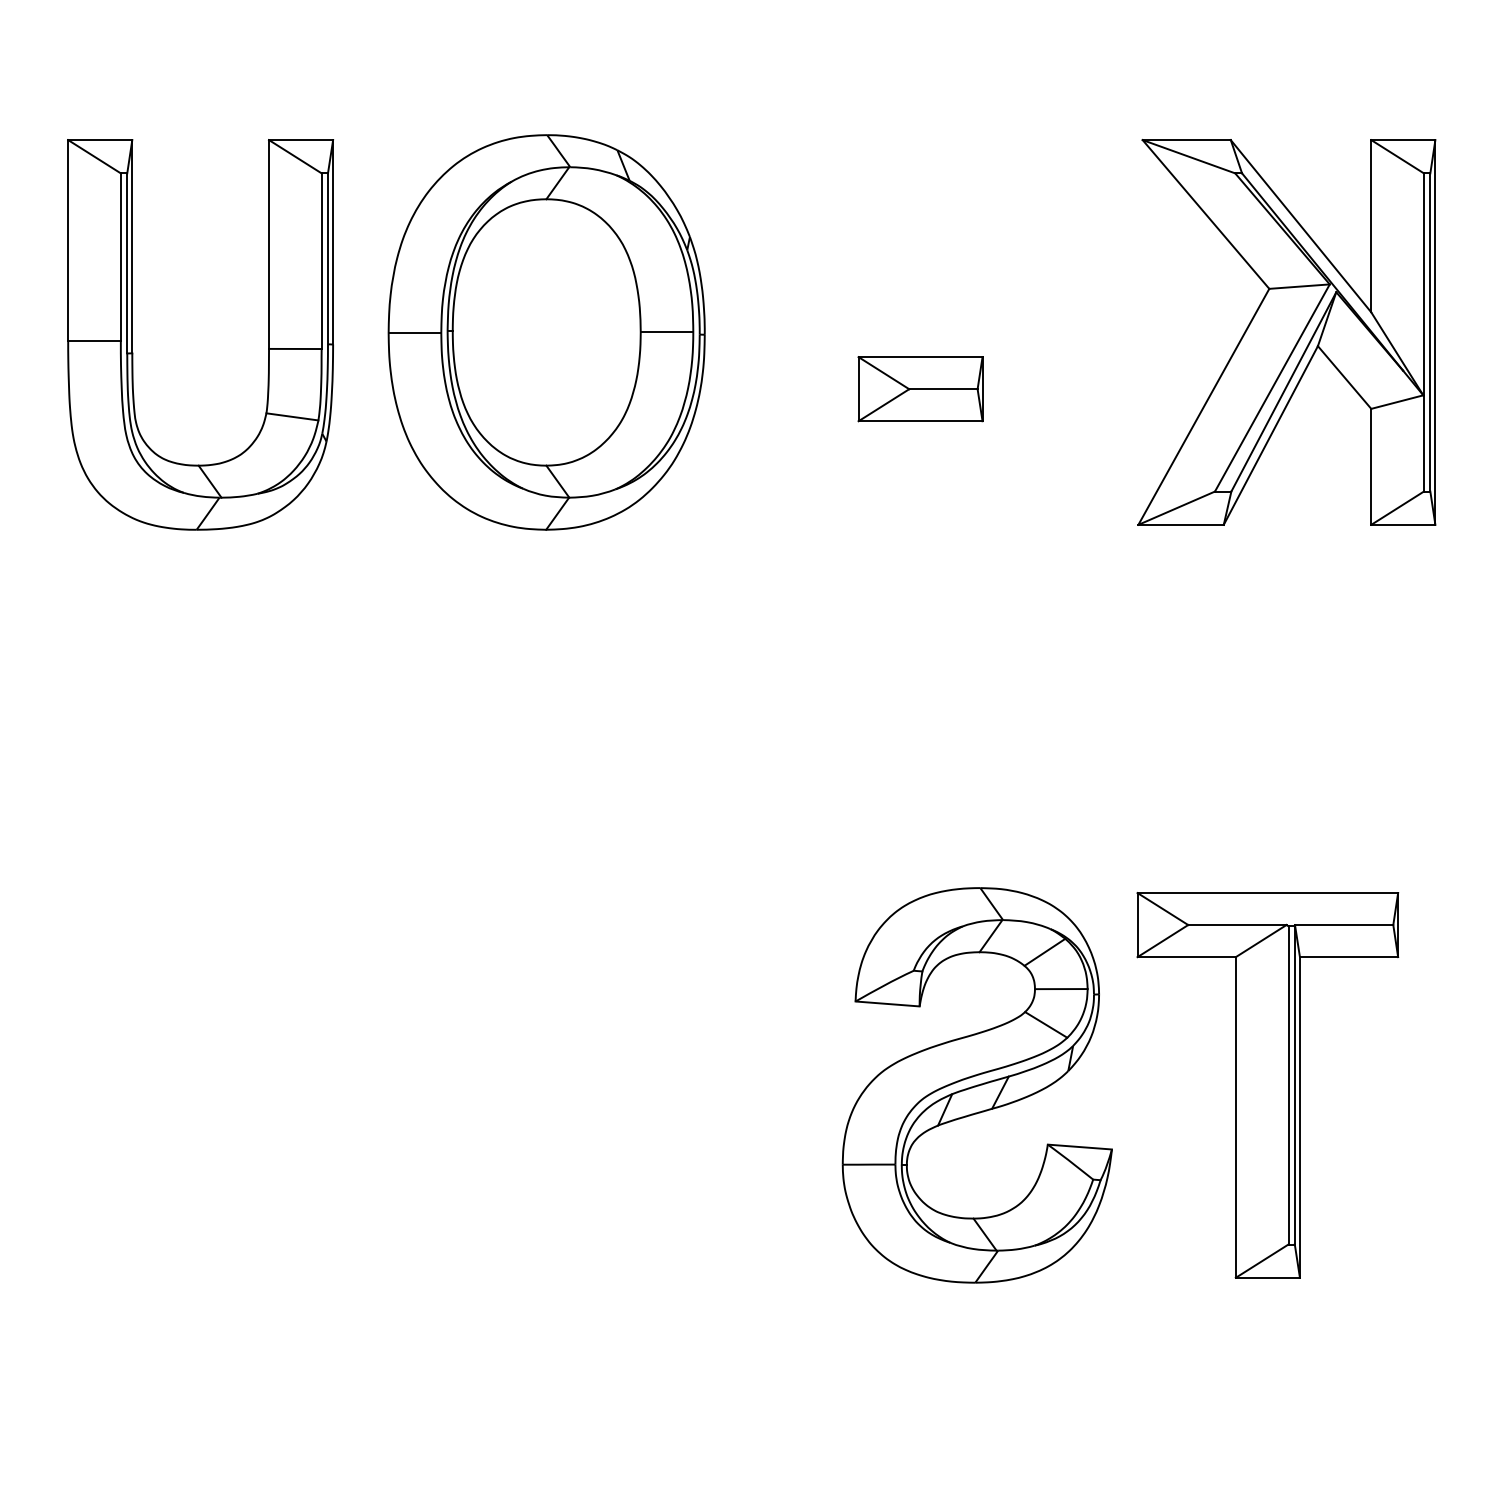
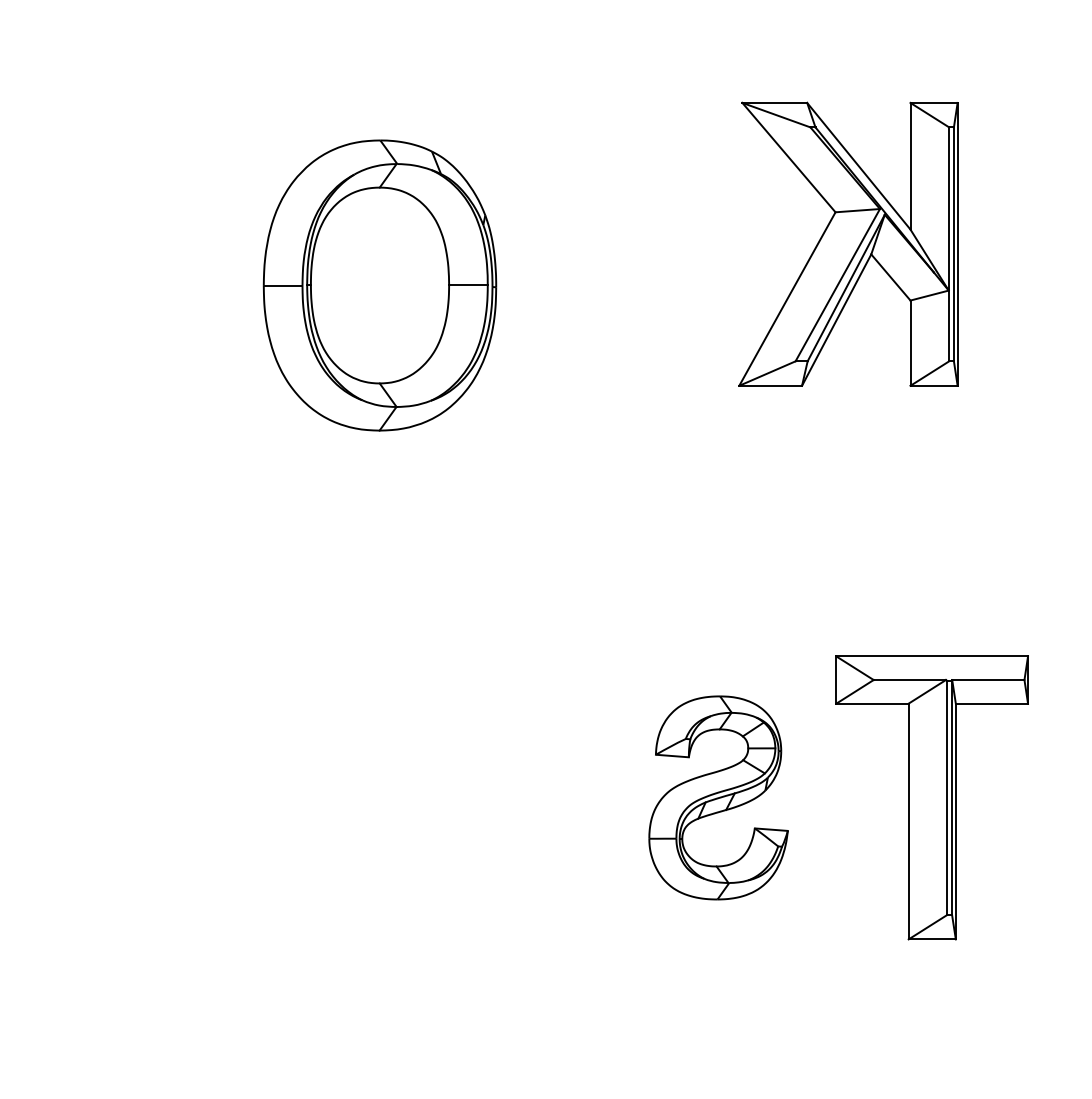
part: (546, 332) -> (379, 285), moved
part: (1286, 332) -> (848, 244), moved
part: (132, 334) -> (97, 245), removed
part: (920, 389) -> (676, 286), removed
part: (976, 1085) -> (718, 797), size x0.7

